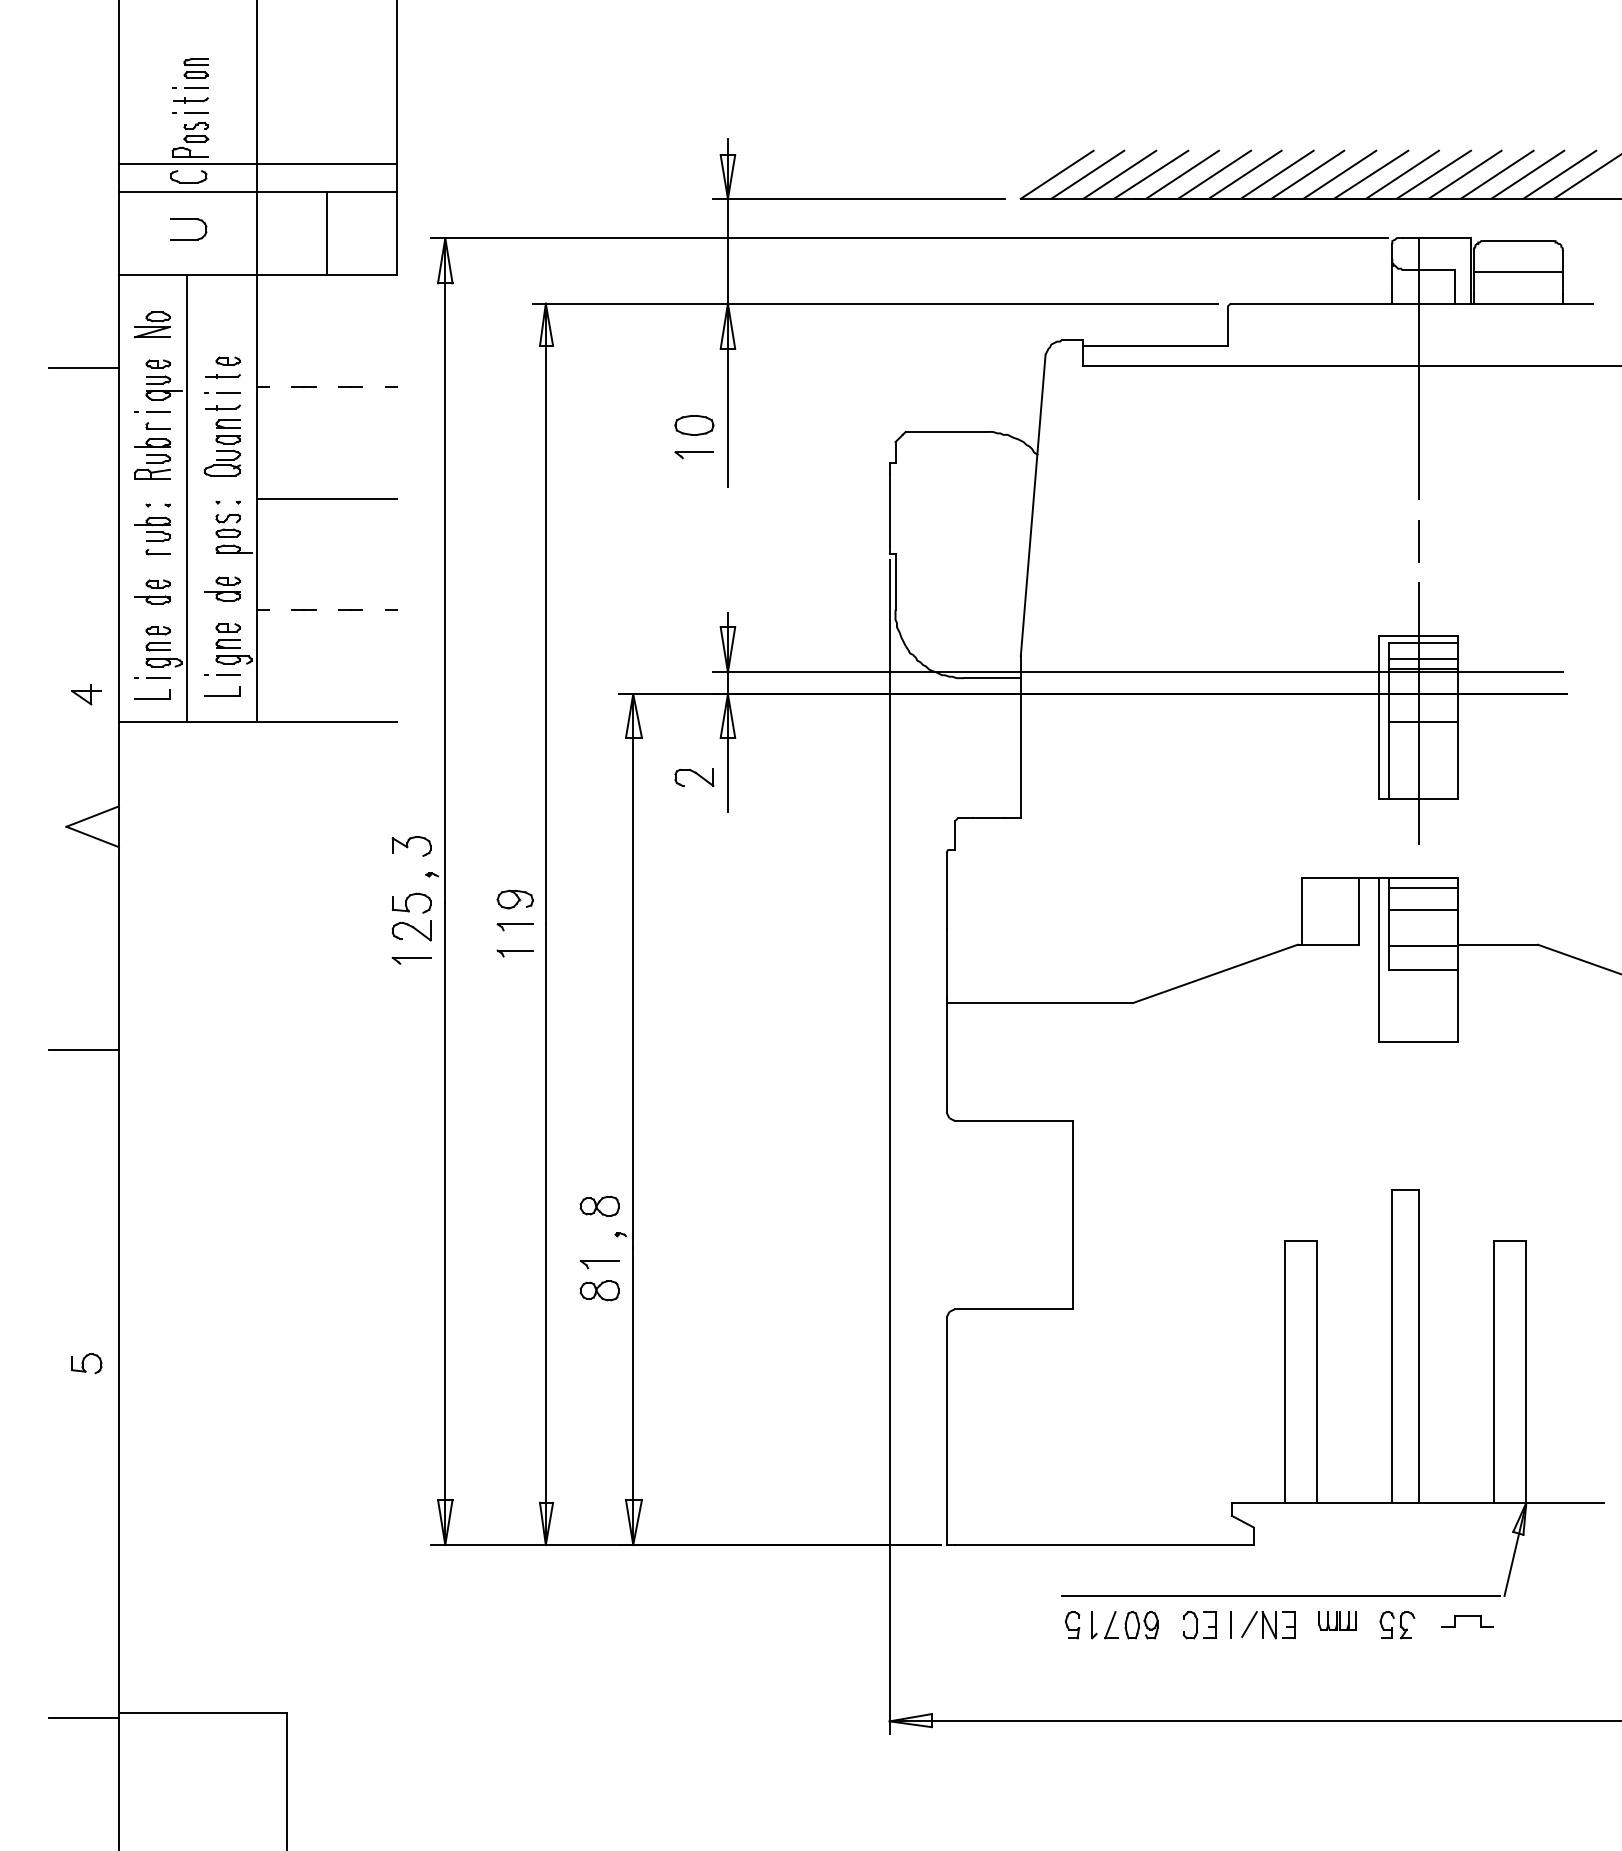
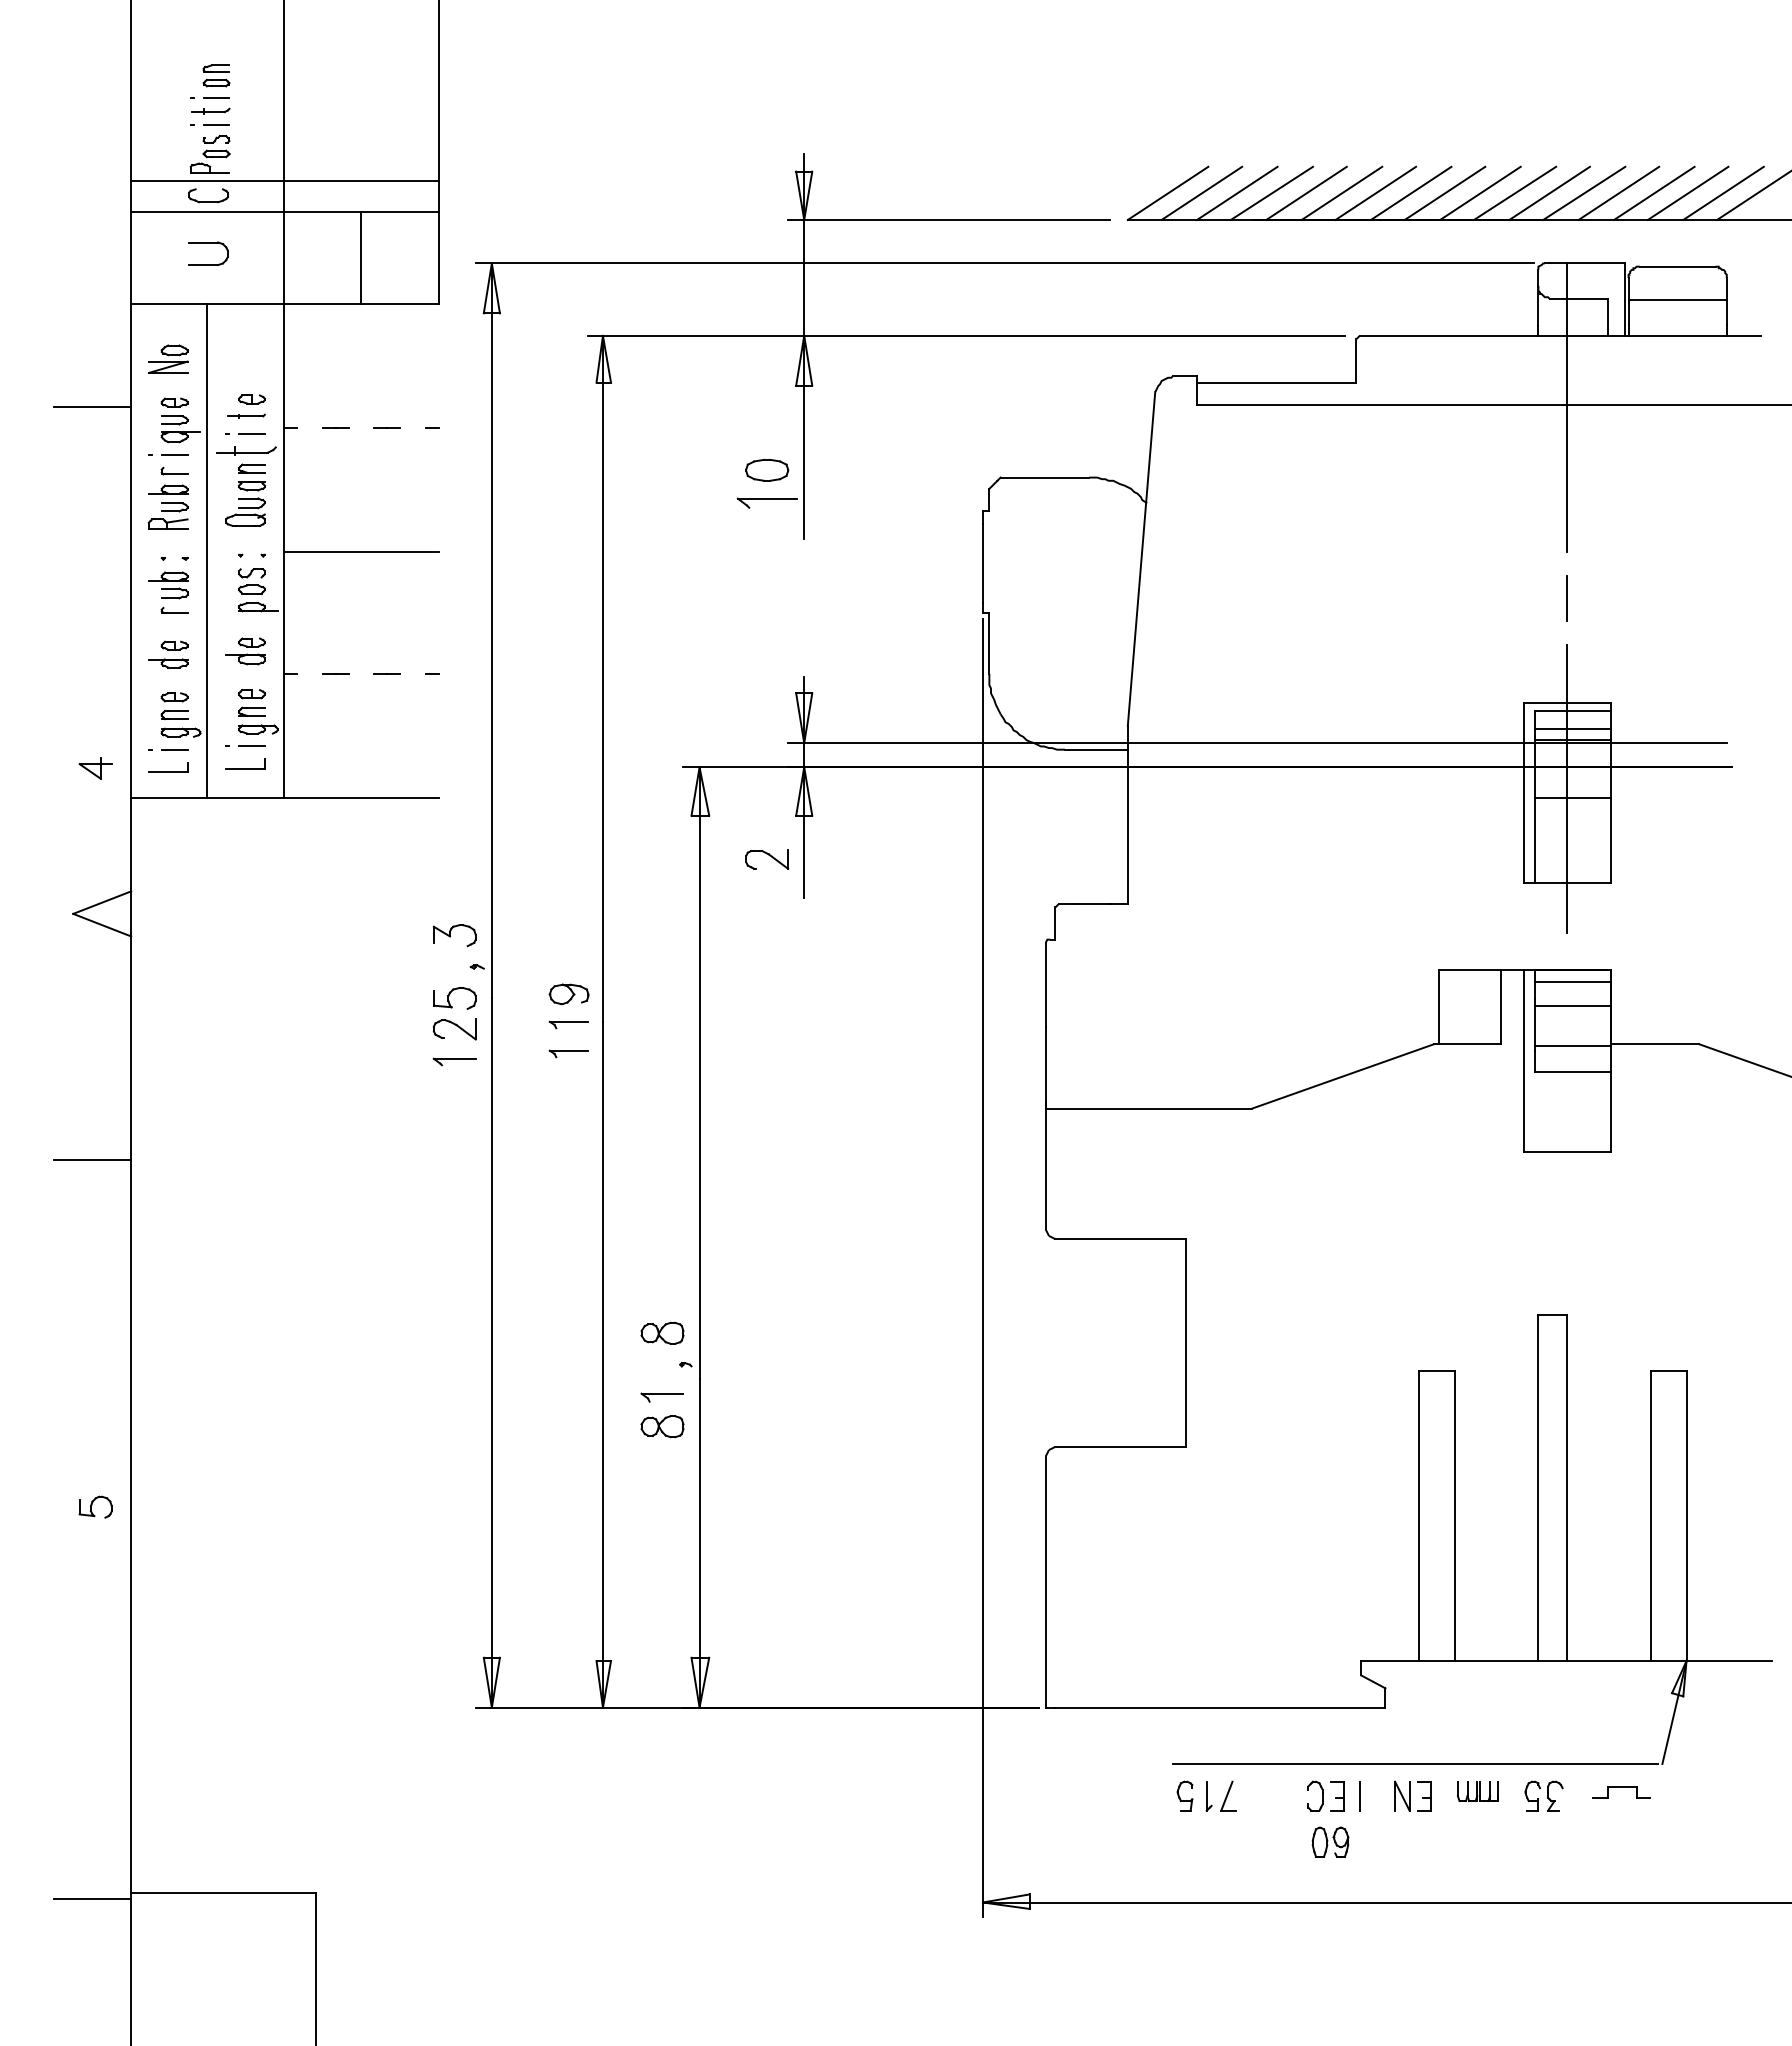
part: (223, 407) -> (246, 450), size x1.6
part: (693, 455) -> (766, 503), size x1.4
part: (1141, 1624) -> (1330, 1841), moved
line: (1249, 1624) -> (1380, 1795), removed

